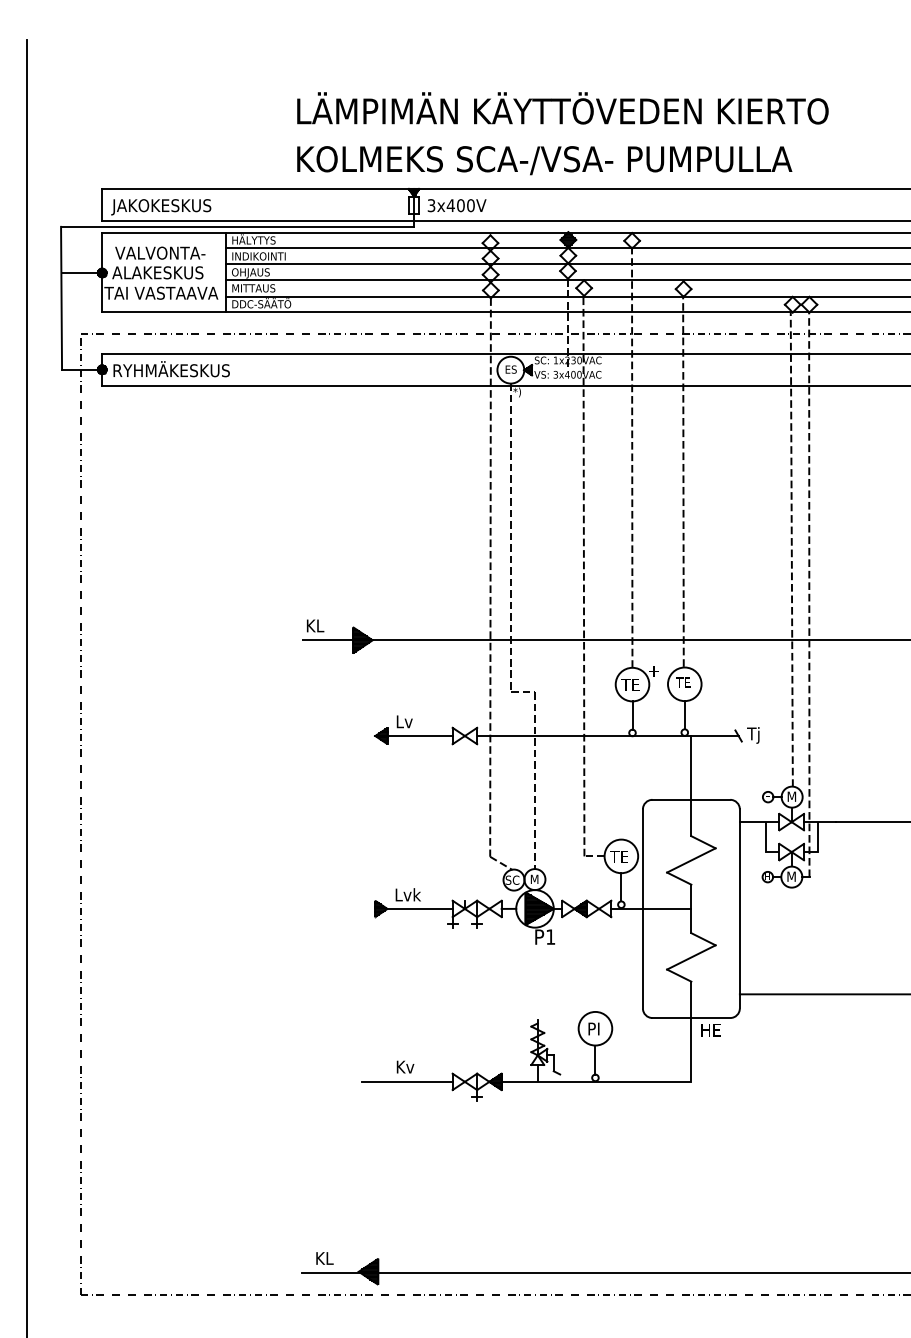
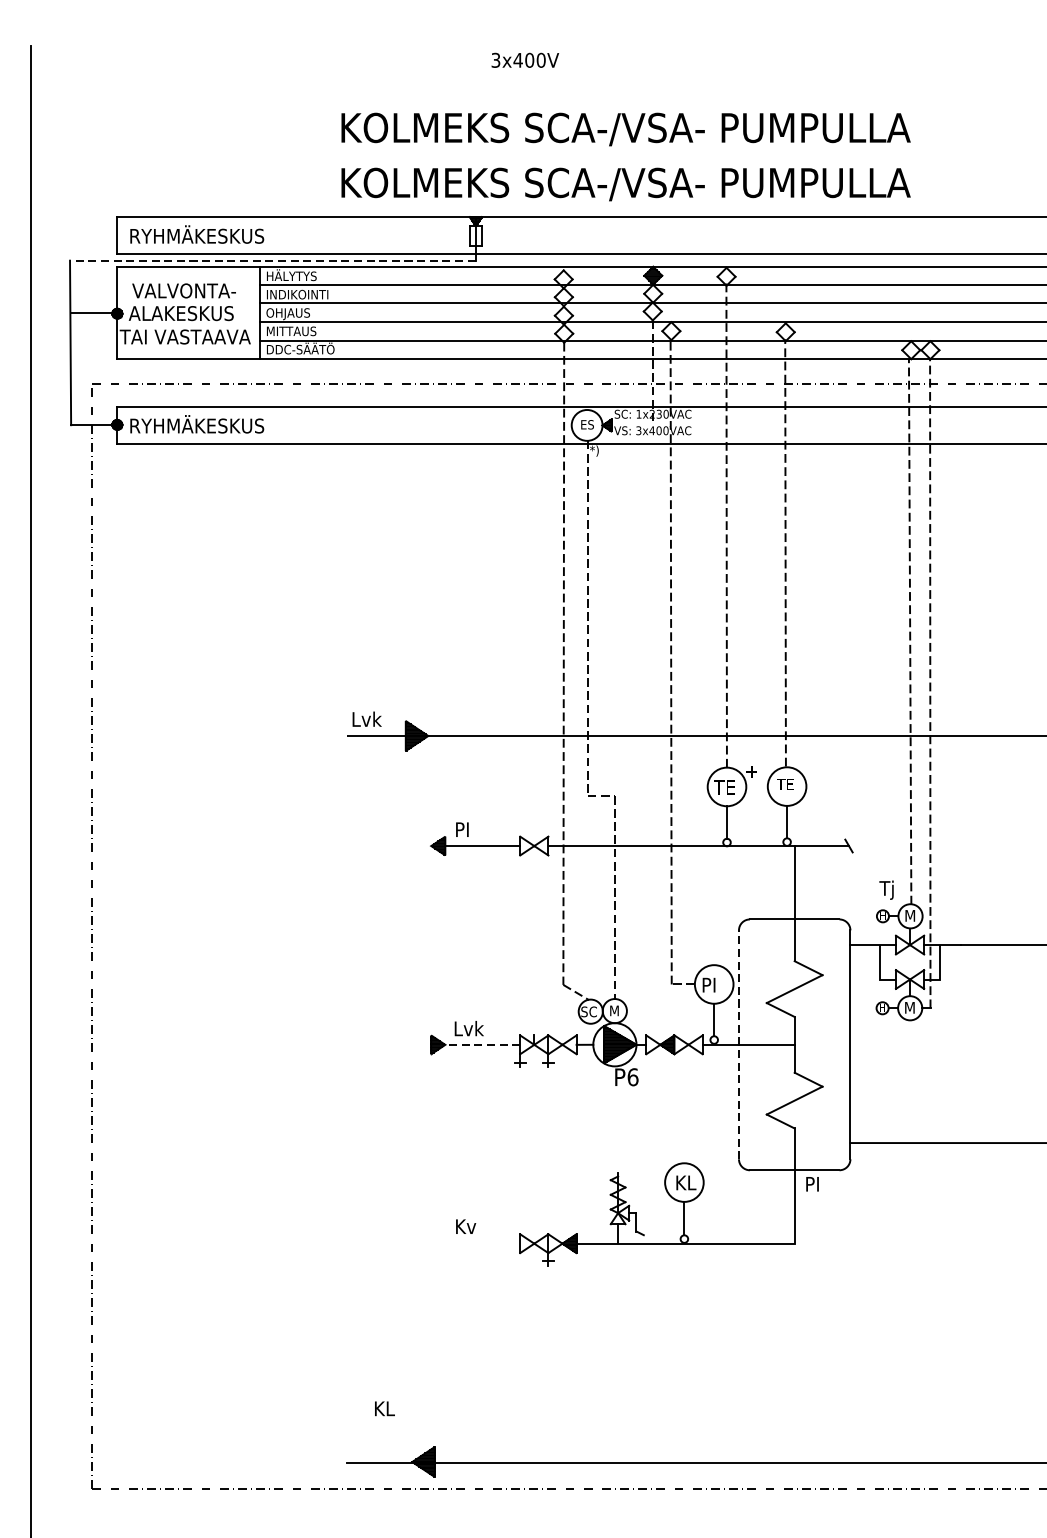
text: (564, 109) -> (648, 125), LÄMPIMÄN KÄYTTÖVEDEN KIERTO -> KOLMEKS SCA-/VSA- PUMPULLA
text: (170, 205) -> (195, 236), JAKOKESKUS -> RYHMÄKESKUS
text: (456, 205) -> (524, 60), moved
line: (238, 227) -> (274, 261), solid -> dashed
text: (320, 625) -> (368, 718), KL -> Lvk
text: (405, 721) -> (466, 829), Lv -> PI
text: (753, 735) -> (886, 890), moved
text: (618, 856) -> (710, 984), TE -> PI
line: (419, 908) -> (482, 1044), solid -> dashed
line: (642, 908) -> (738, 1044), solid -> dashed
text: (550, 936) -> (632, 1076), P1 -> P6
text: (597, 1028) -> (686, 1182), PI -> KL
text: (710, 1029) -> (816, 1183), HE -> PI
line: (407, 1081) -> (468, 1243), removed
text: (324, 1258) -> (384, 1408), moved

